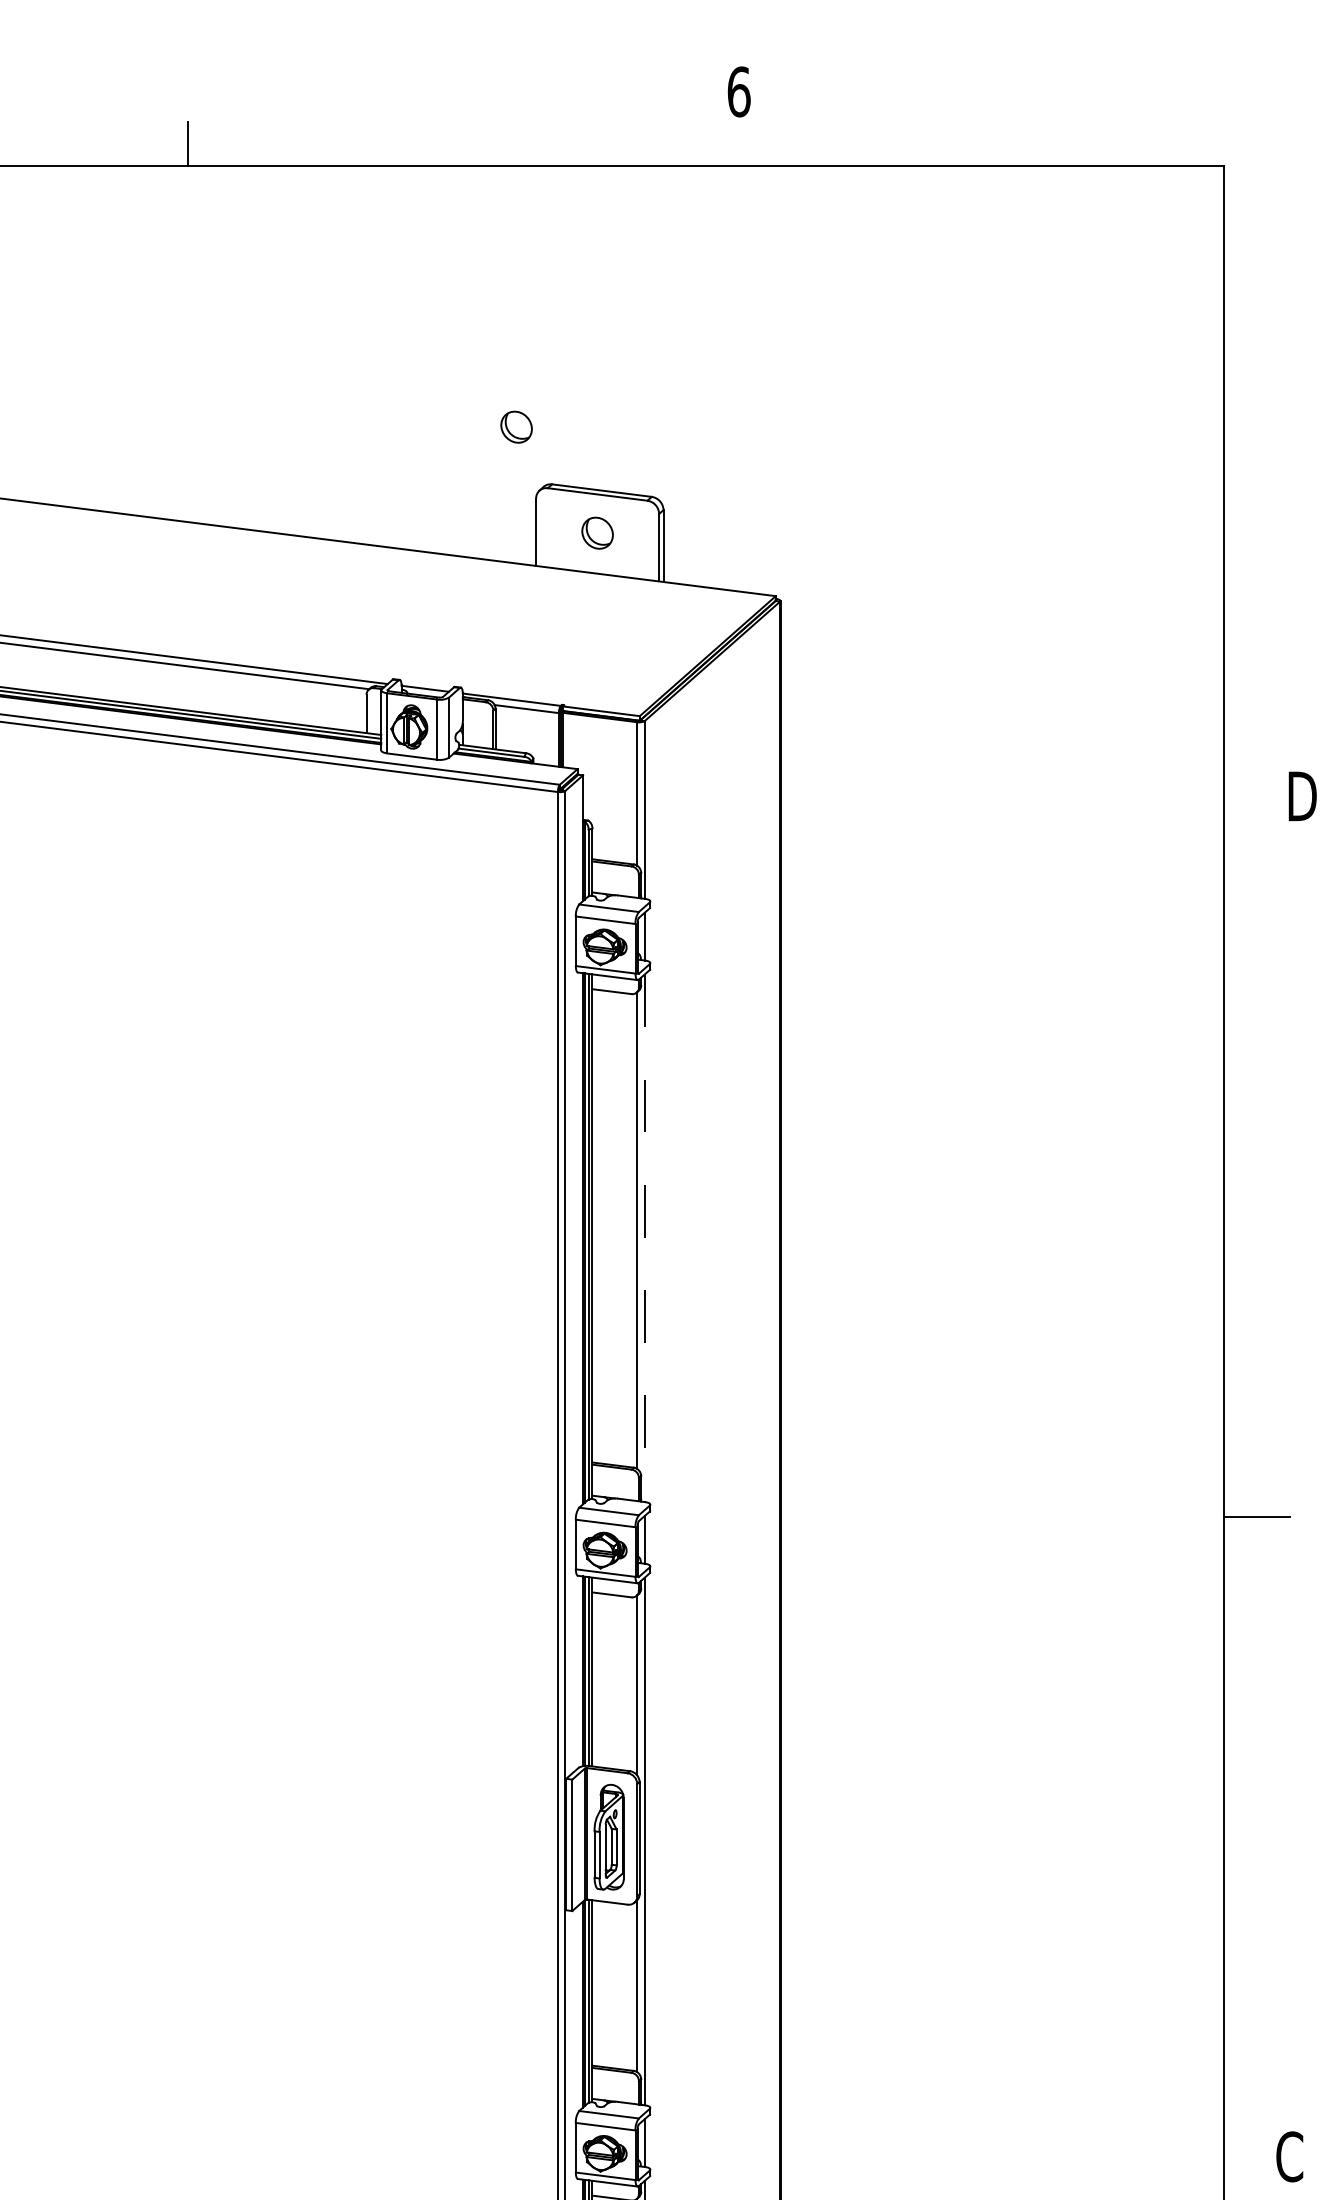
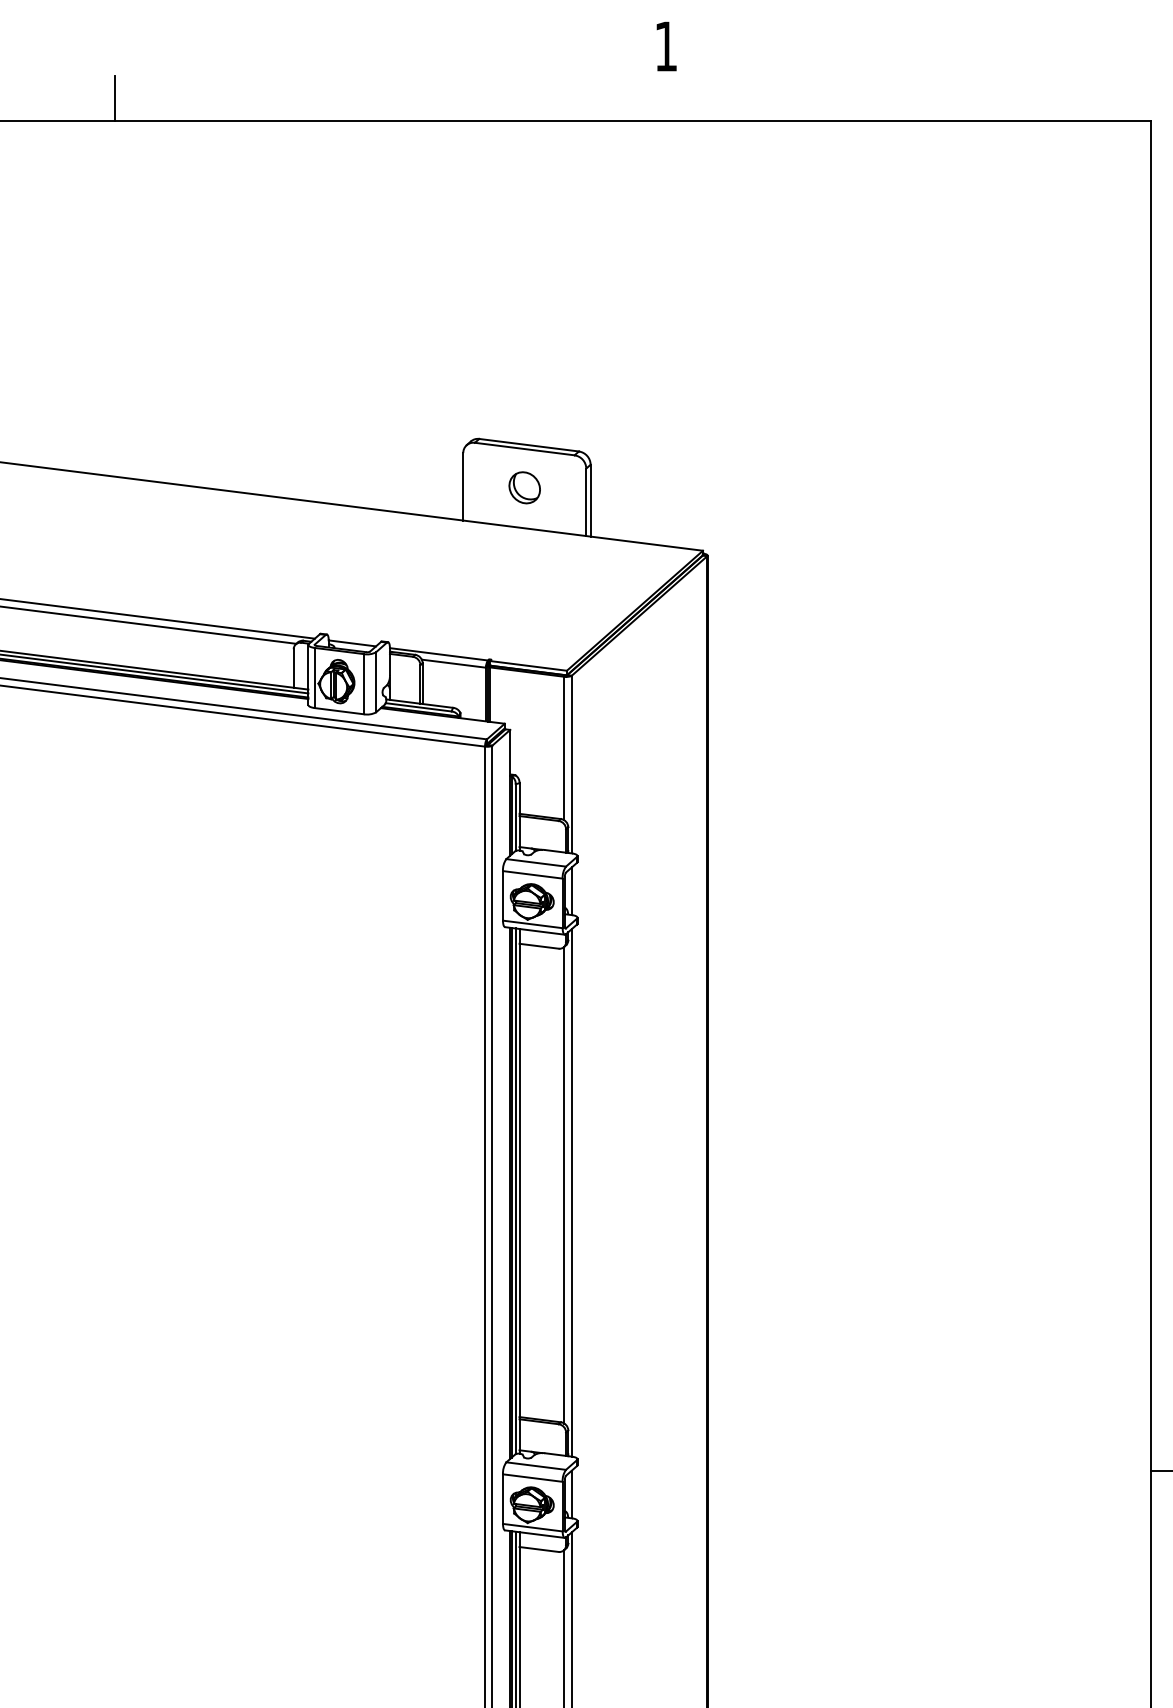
text: (738, 91) -> (665, 46), 6 -> 1
part: (516, 426) -> (443, 381), removed
line: (644, 1238) -> (571, 1193), dashed -> solid

